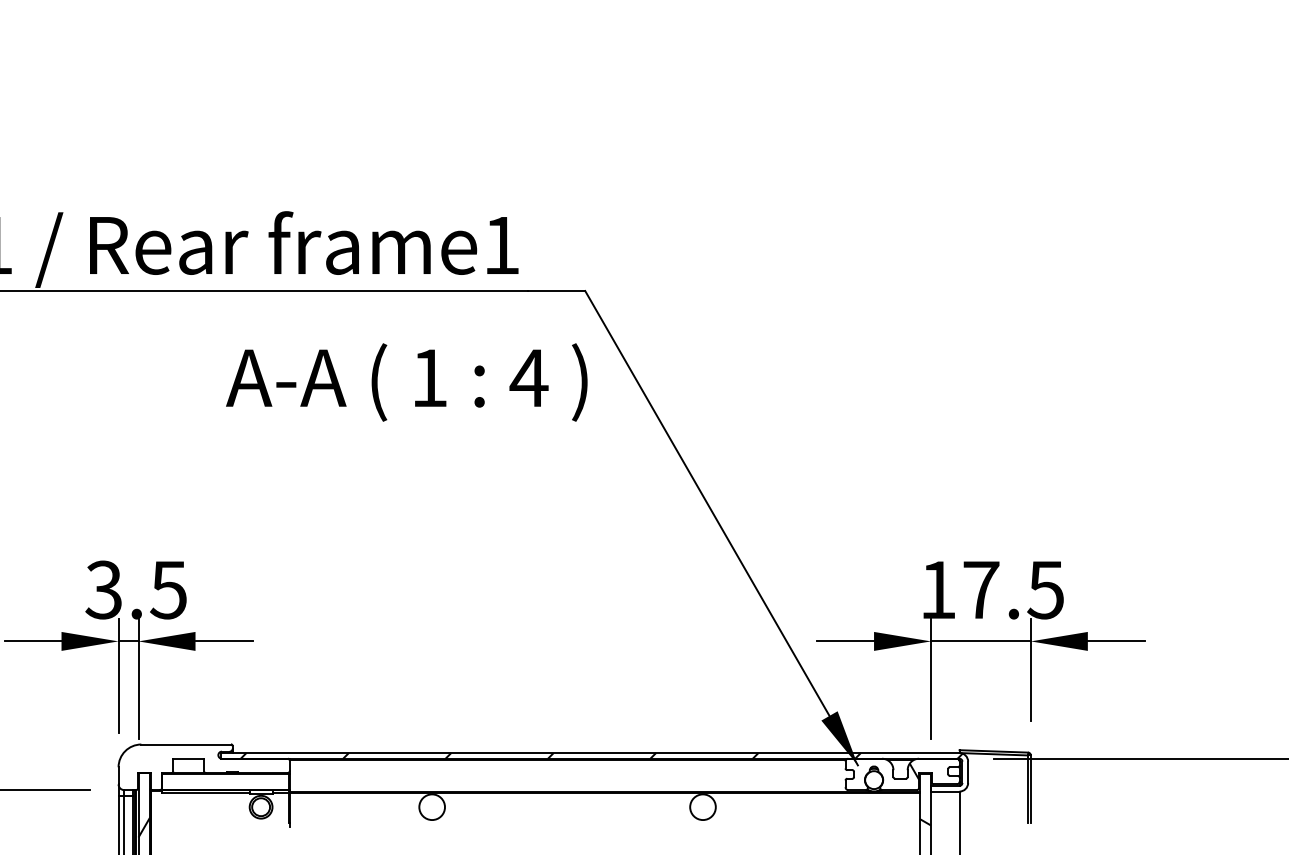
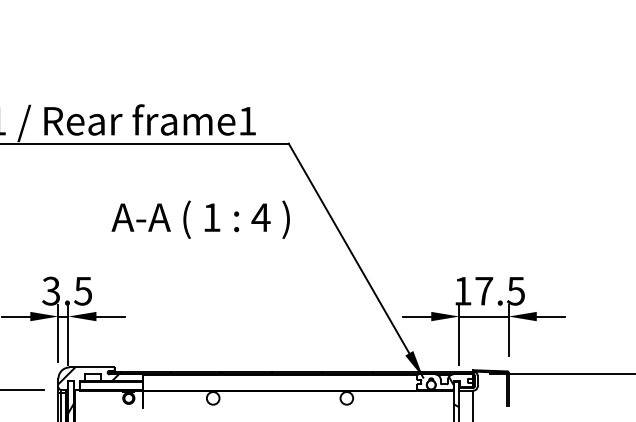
text: (406, 381) -> (200, 219), moved
hatch: (179, 760) -> (88, 375), added

